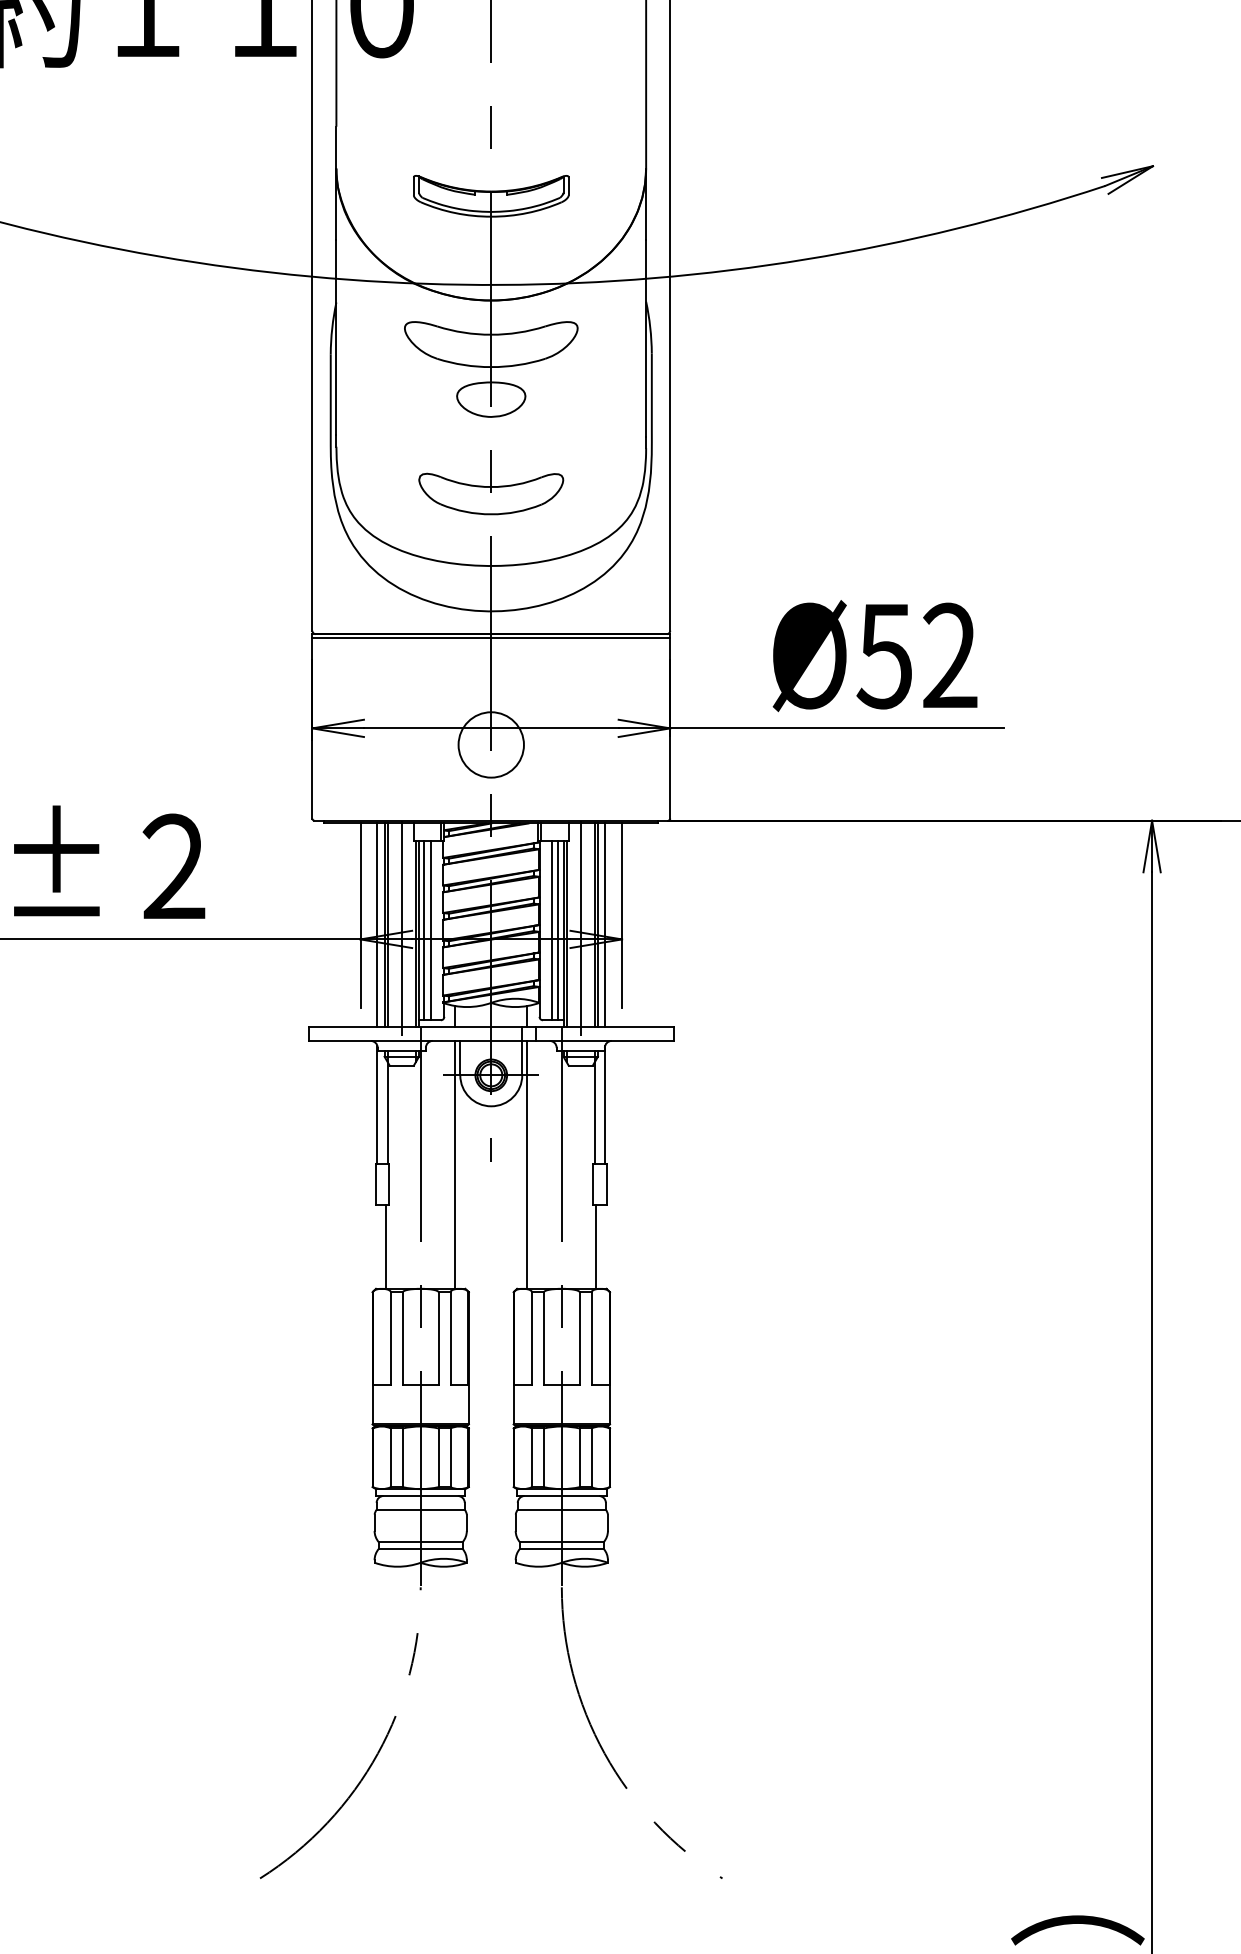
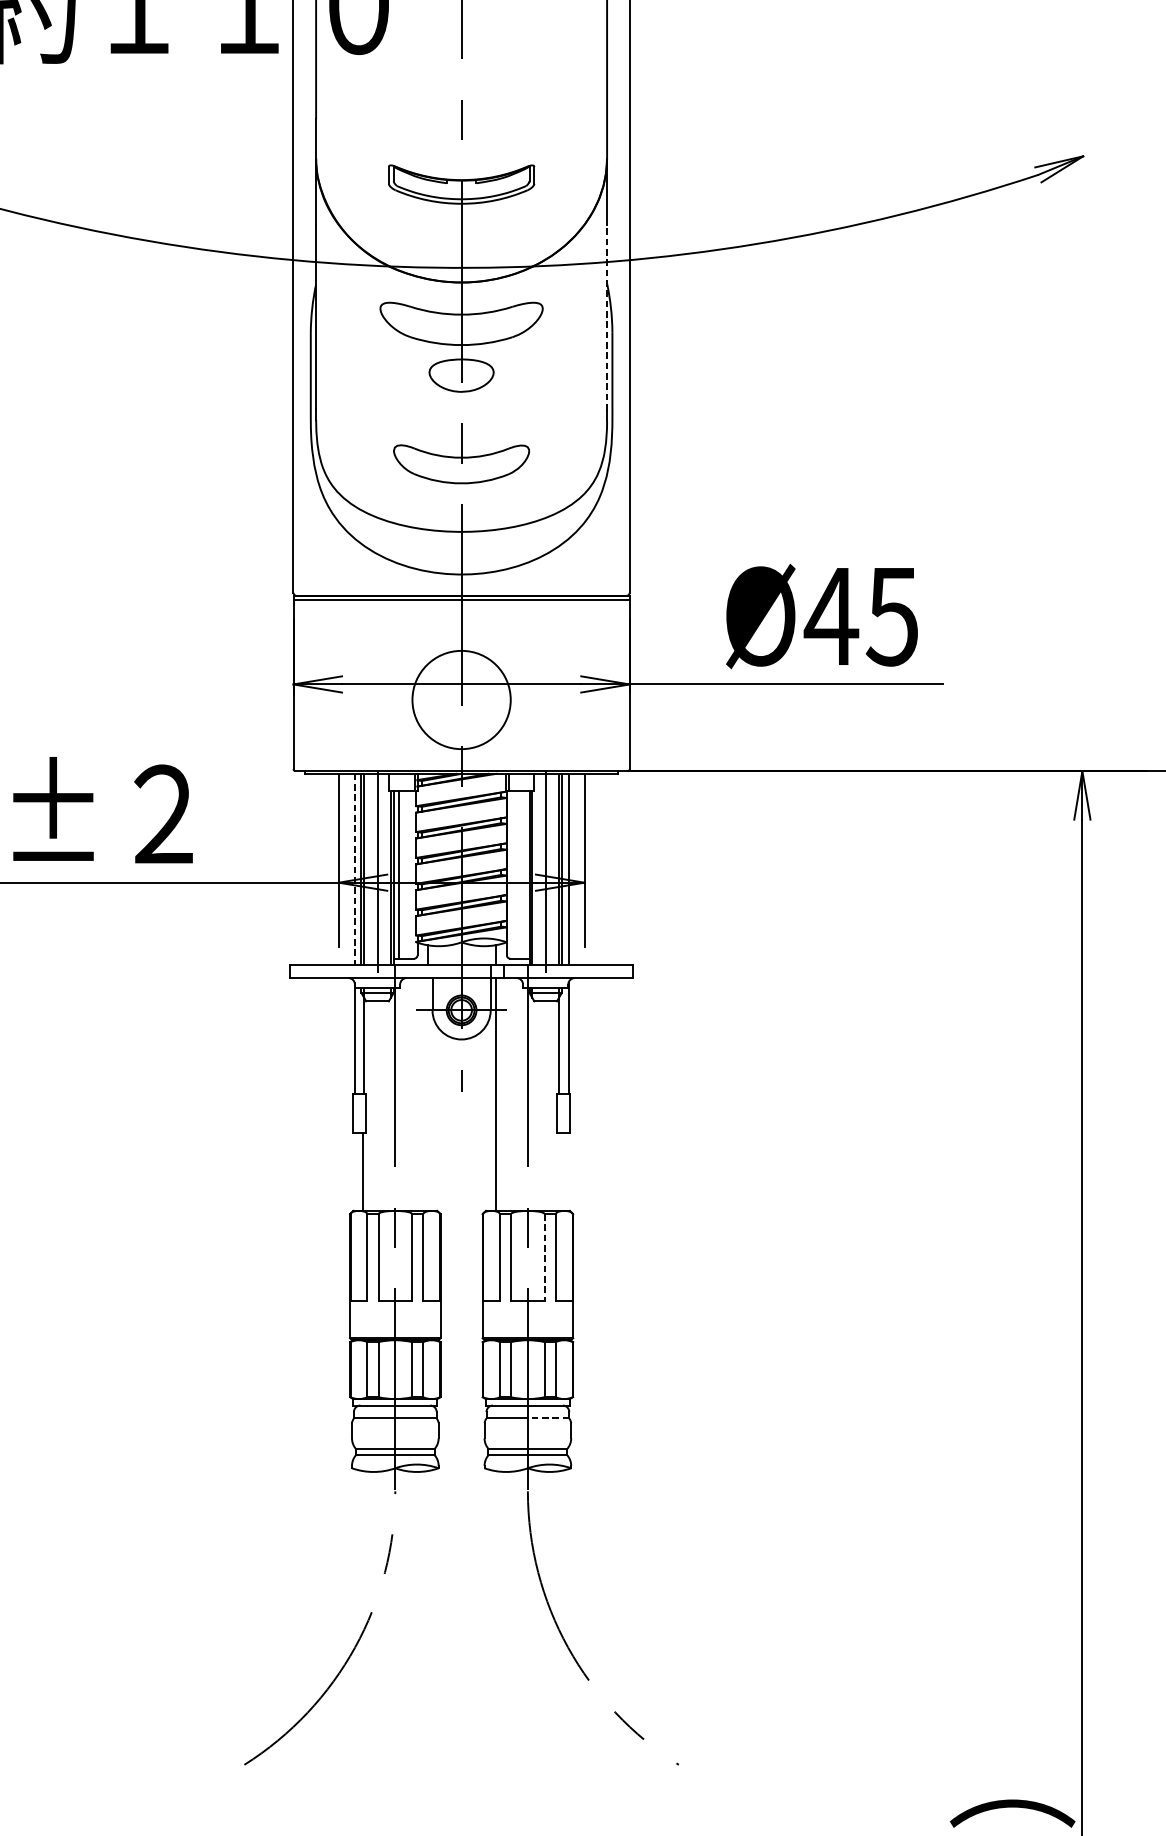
line: (646, 337) -> (607, 317), solid -> dashed
text: (916, 655) -> (861, 615), Ø52 -> Ø45
circle: (490, 744) -> (460, 699), size x1.6
line: (377, 925) -> (354, 869), solid -> dashed
line: (430, 930) -> (404, 874), removed
line: (551, 930) -> (518, 874), removed
line: (558, 930) -> (524, 874), removed
line: (455, 1164) -> (427, 1094), removed
line: (596, 1246) -> (560, 1171), removed
line: (579, 1339) -> (544, 1258), solid -> dashed
line: (583, 1509) -> (548, 1418), solid -> dashed

